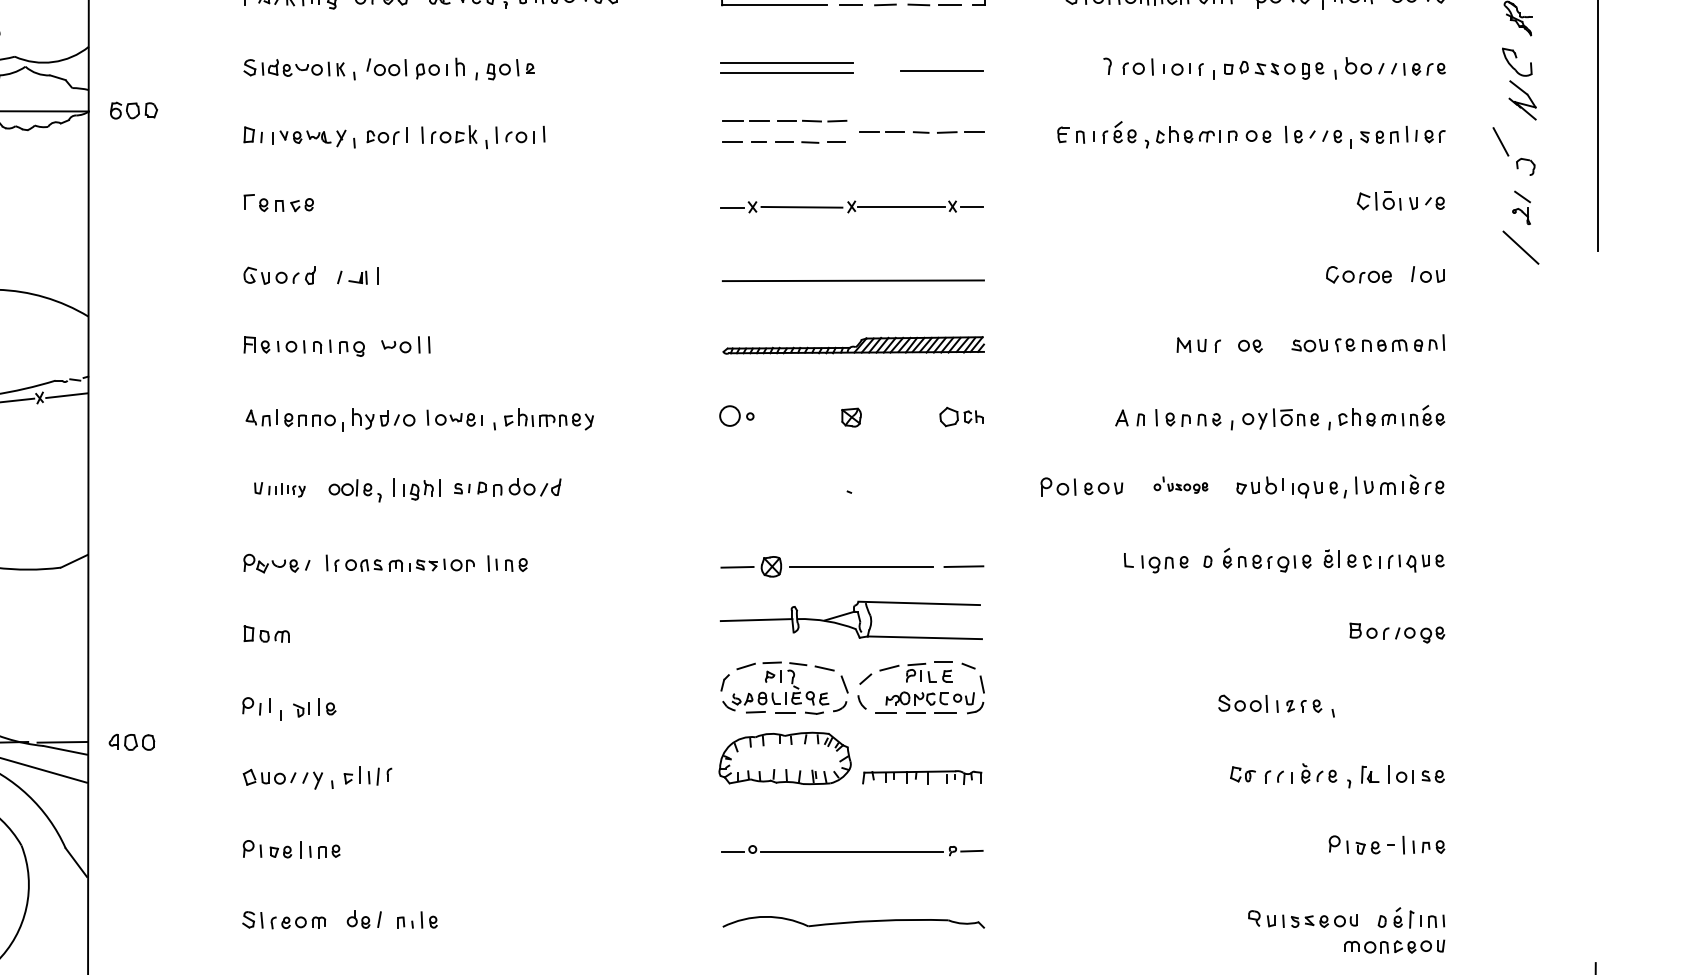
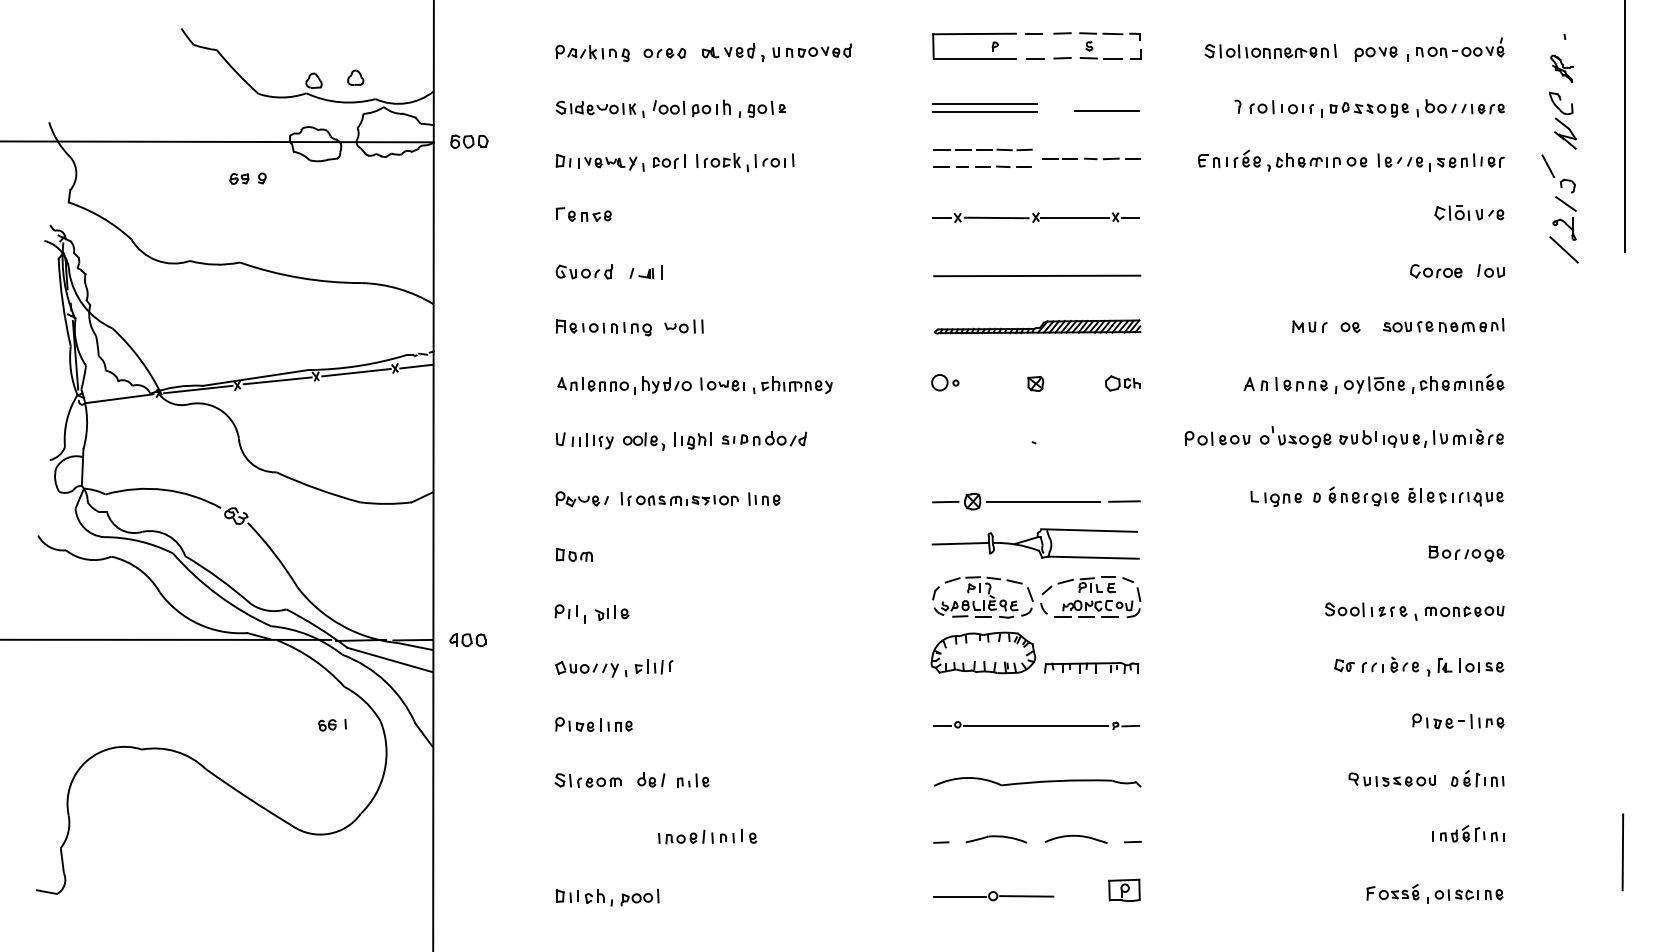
part: (1521, 207) -> (1564, 218), size x1.67
part: (1180, 485) -> (1295, 437), size x1.67
part: (279, 489) -> (584, 440), size x1.43
part: (1394, 946) -> (1464, 611), moved

